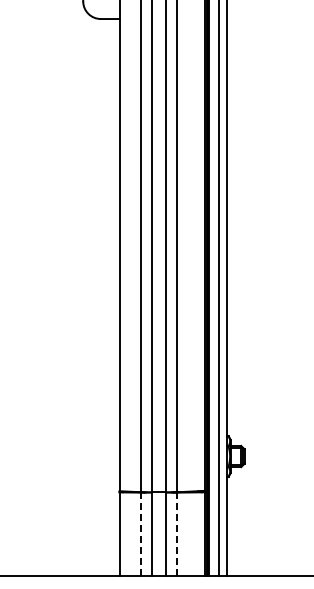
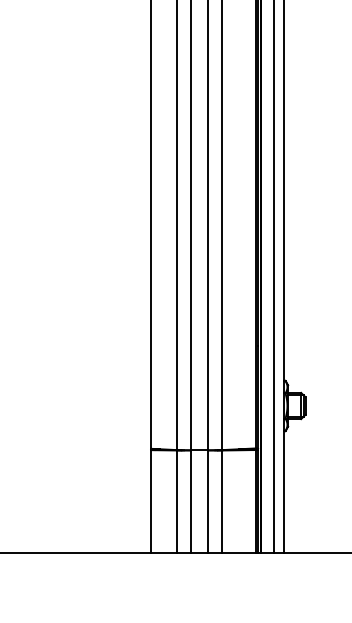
line: (140, 534) -> (176, 502), dashed -> solid
line: (177, 534) -> (222, 502), dashed -> solid

